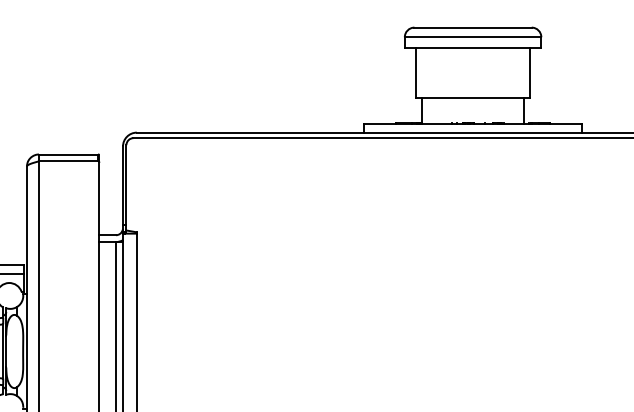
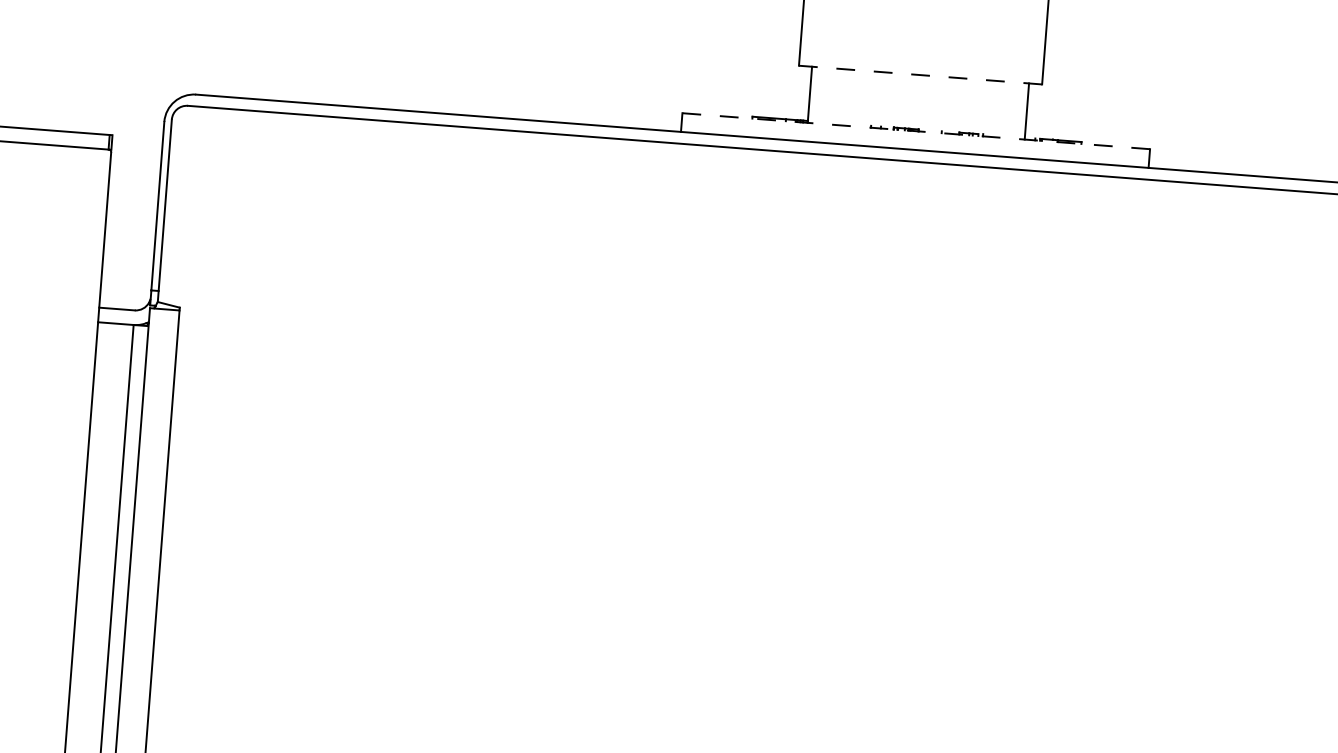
line: (473, 97) -> (921, 74), solid -> dashed
line: (473, 123) -> (917, 130), solid -> dashed

